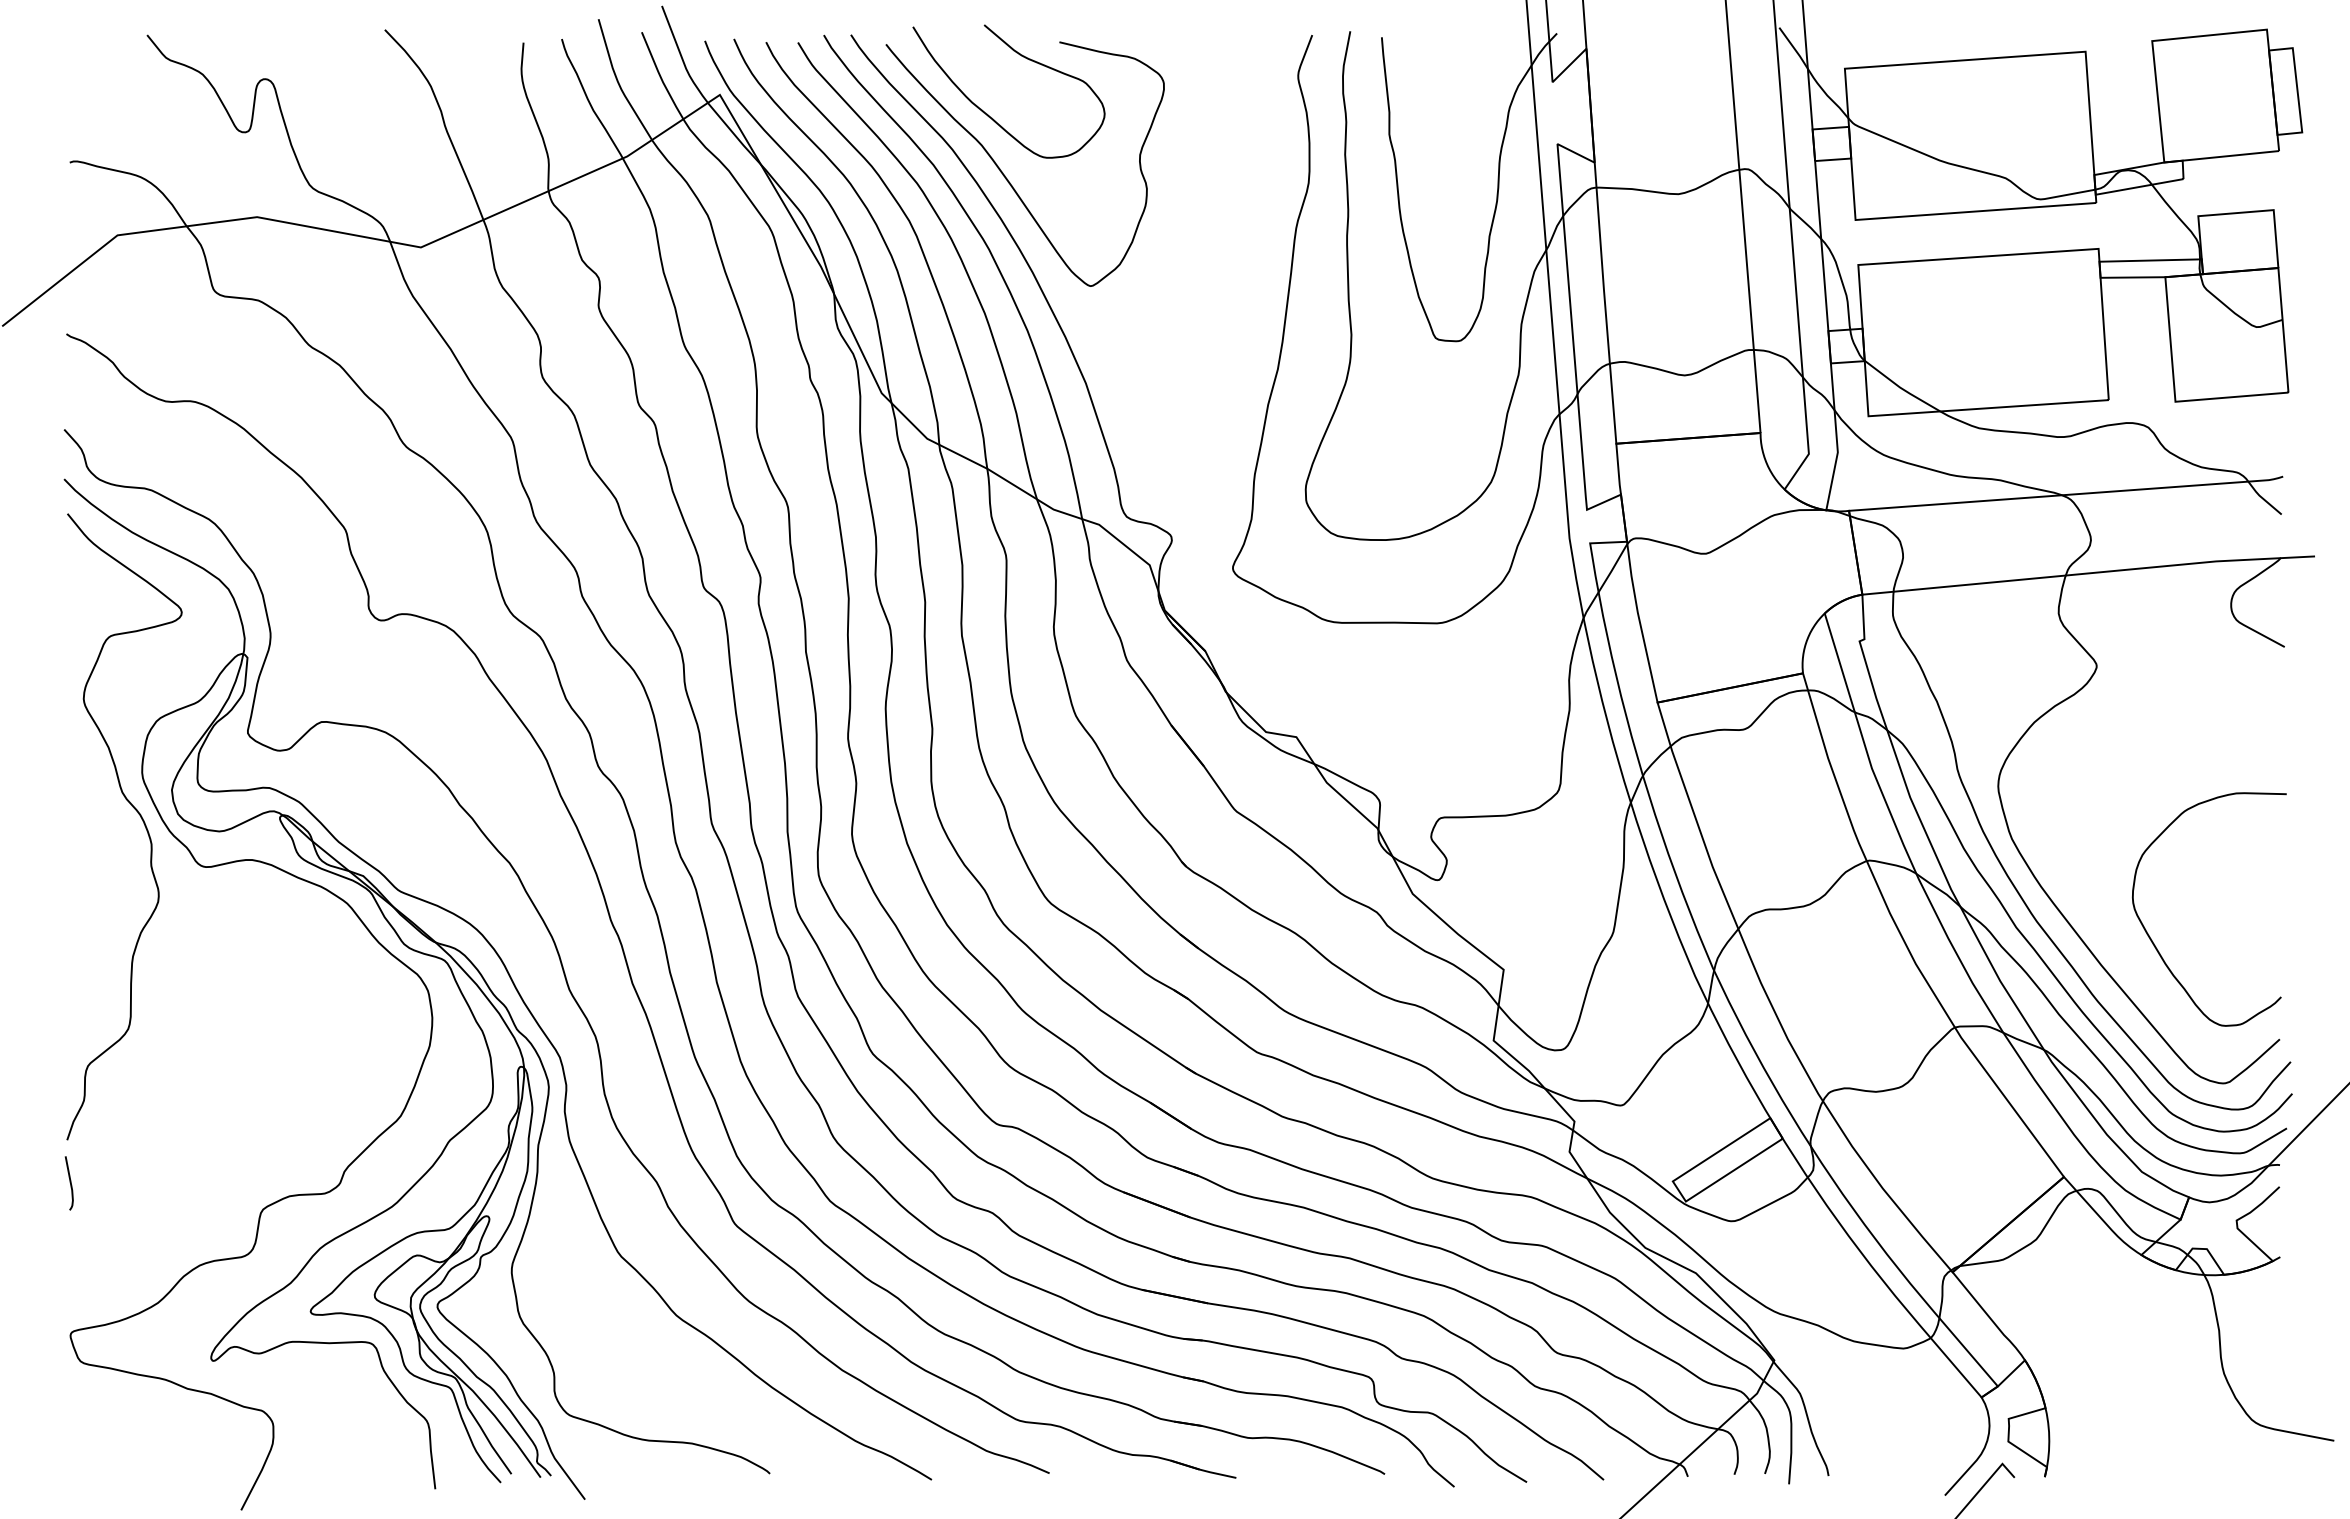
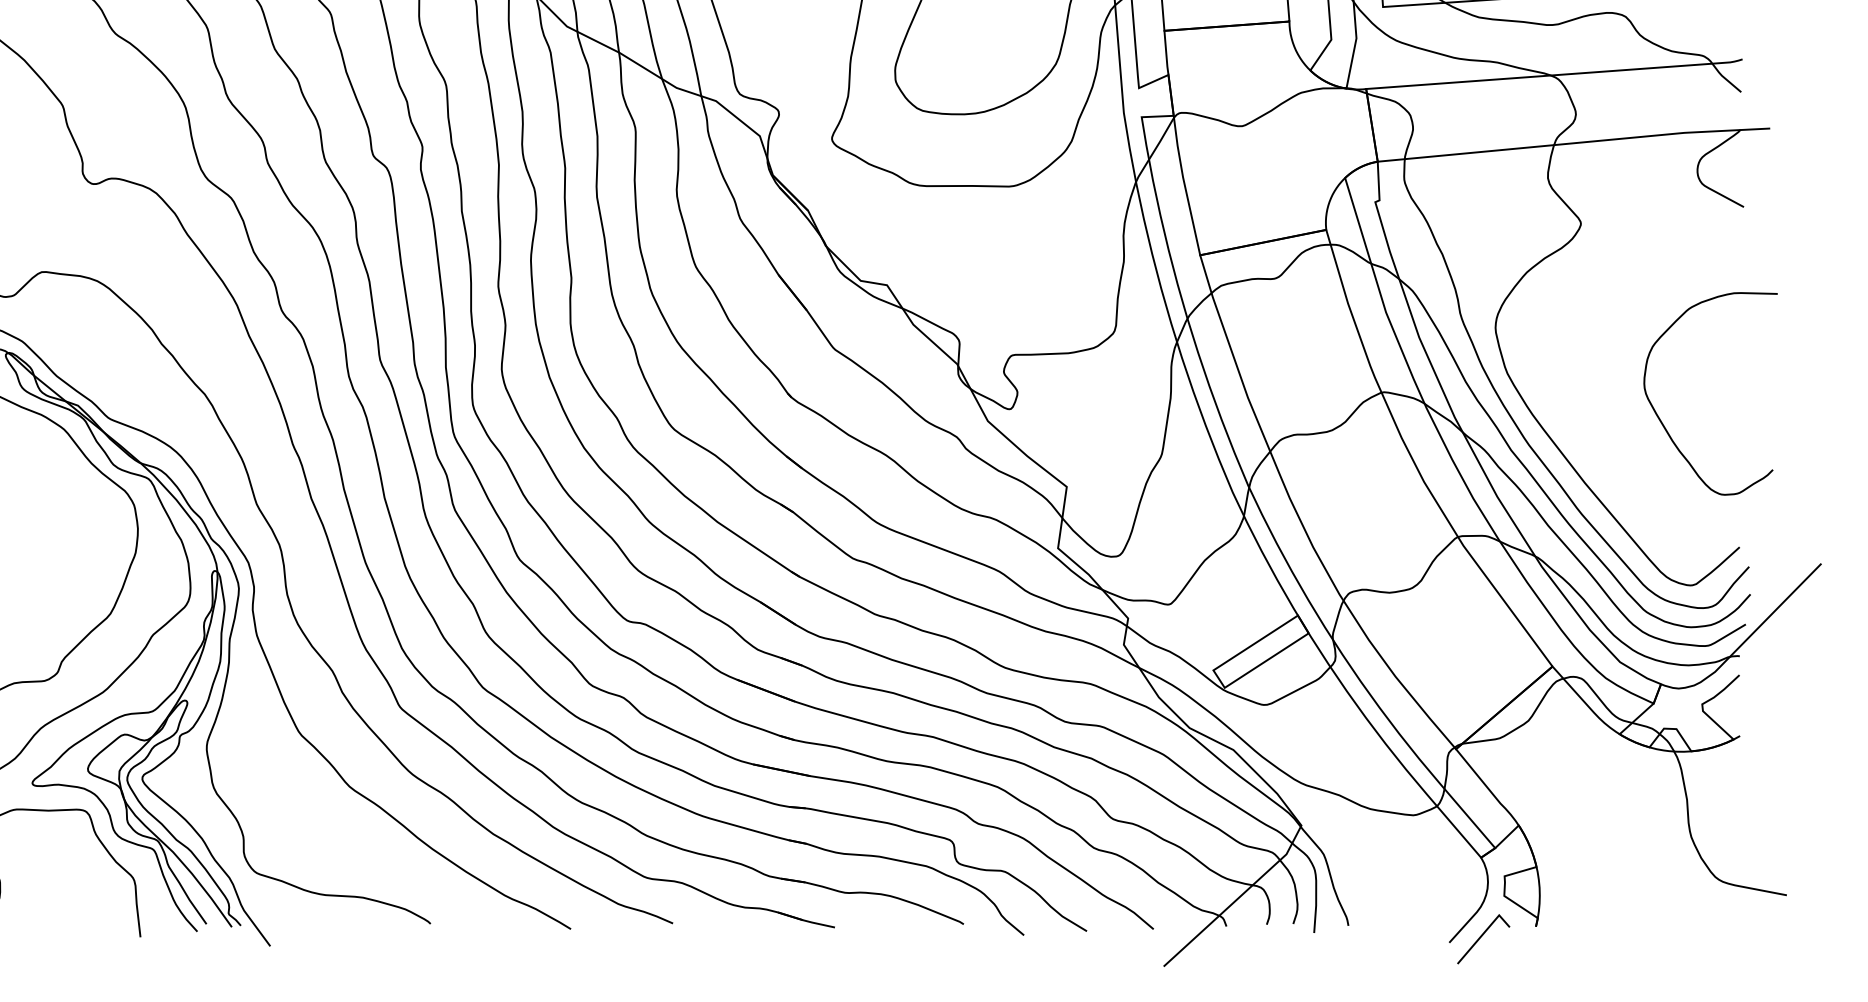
curve: (2153, 941) -> (1662, 421), moved

